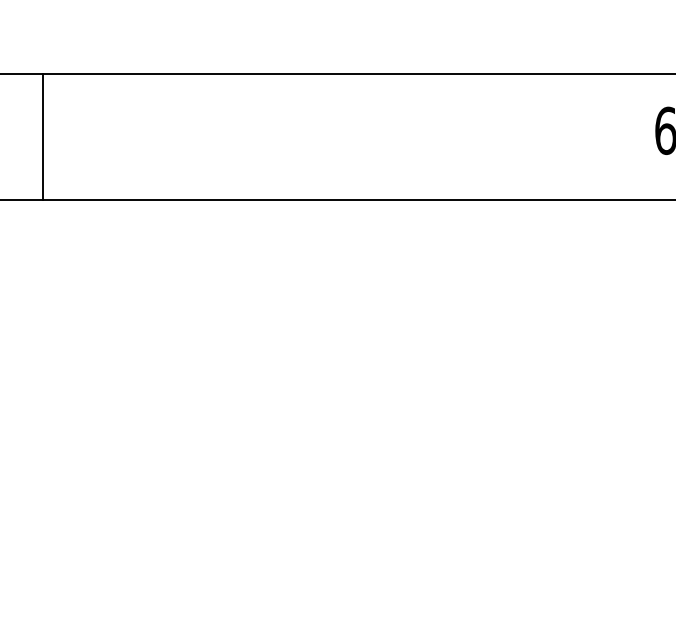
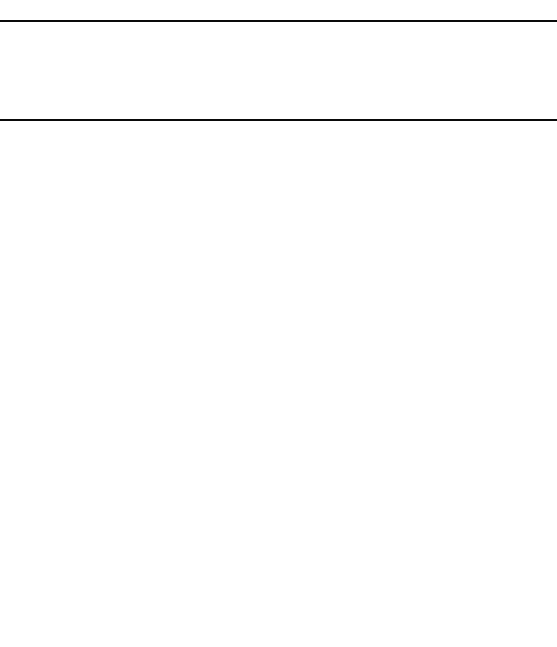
line: (42, 136) -> (80, 70), removed

